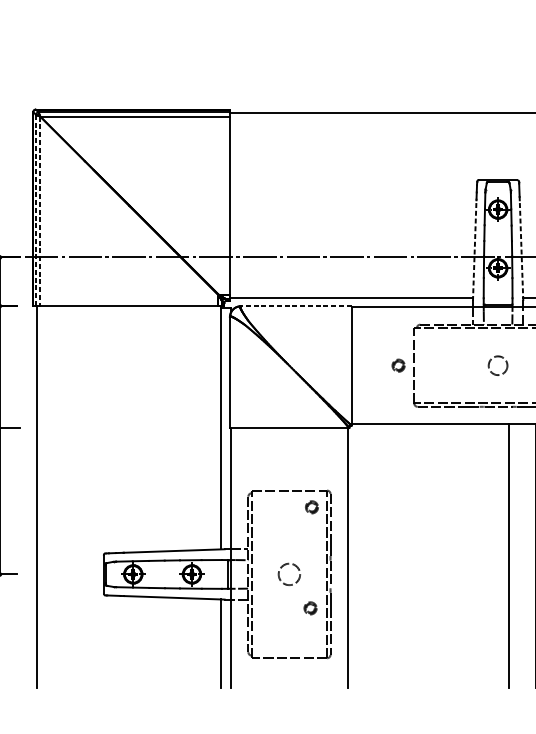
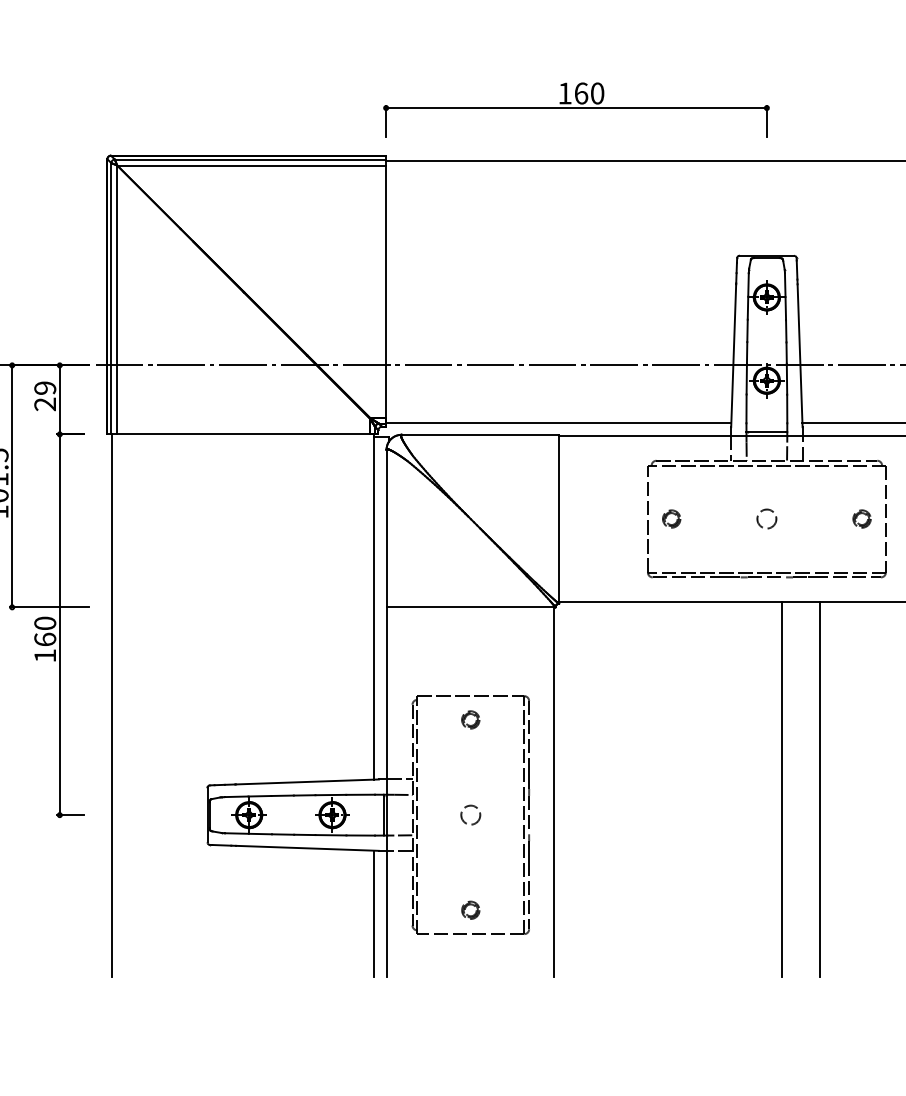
part: (363, 77) -> (576, 109), added
line: (36, 210) -> (111, 298), dashed -> solid
line: (40, 211) -> (117, 300), dashed -> solid
line: (474, 250) -> (733, 355), dashed -> solid
line: (521, 250) -> (800, 355), dashed -> solid
line: (295, 306) -> (479, 434), dashed -> solid
part: (398, 365) -> (671, 518), moved
circle: (497, 365) -> (766, 518), size x0.71
part: (311, 507) -> (470, 719), moved
circle: (289, 573) -> (470, 814), size x0.62
part: (310, 607) -> (470, 909), moved

